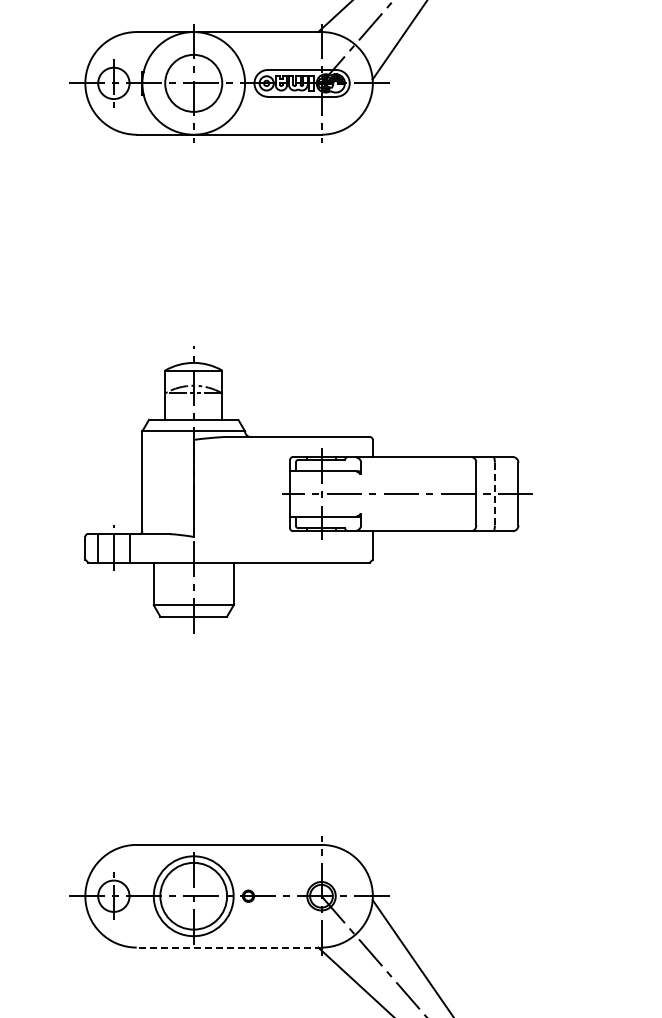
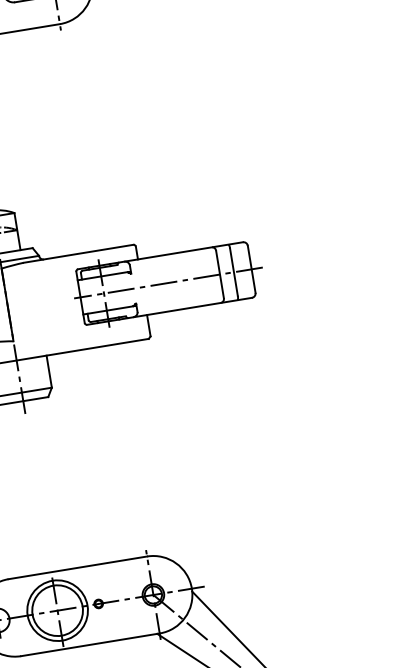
line: (494, 494) -> (233, 272), dashed -> solid
line: (228, 947) -> (89, 644), dashed -> solid

